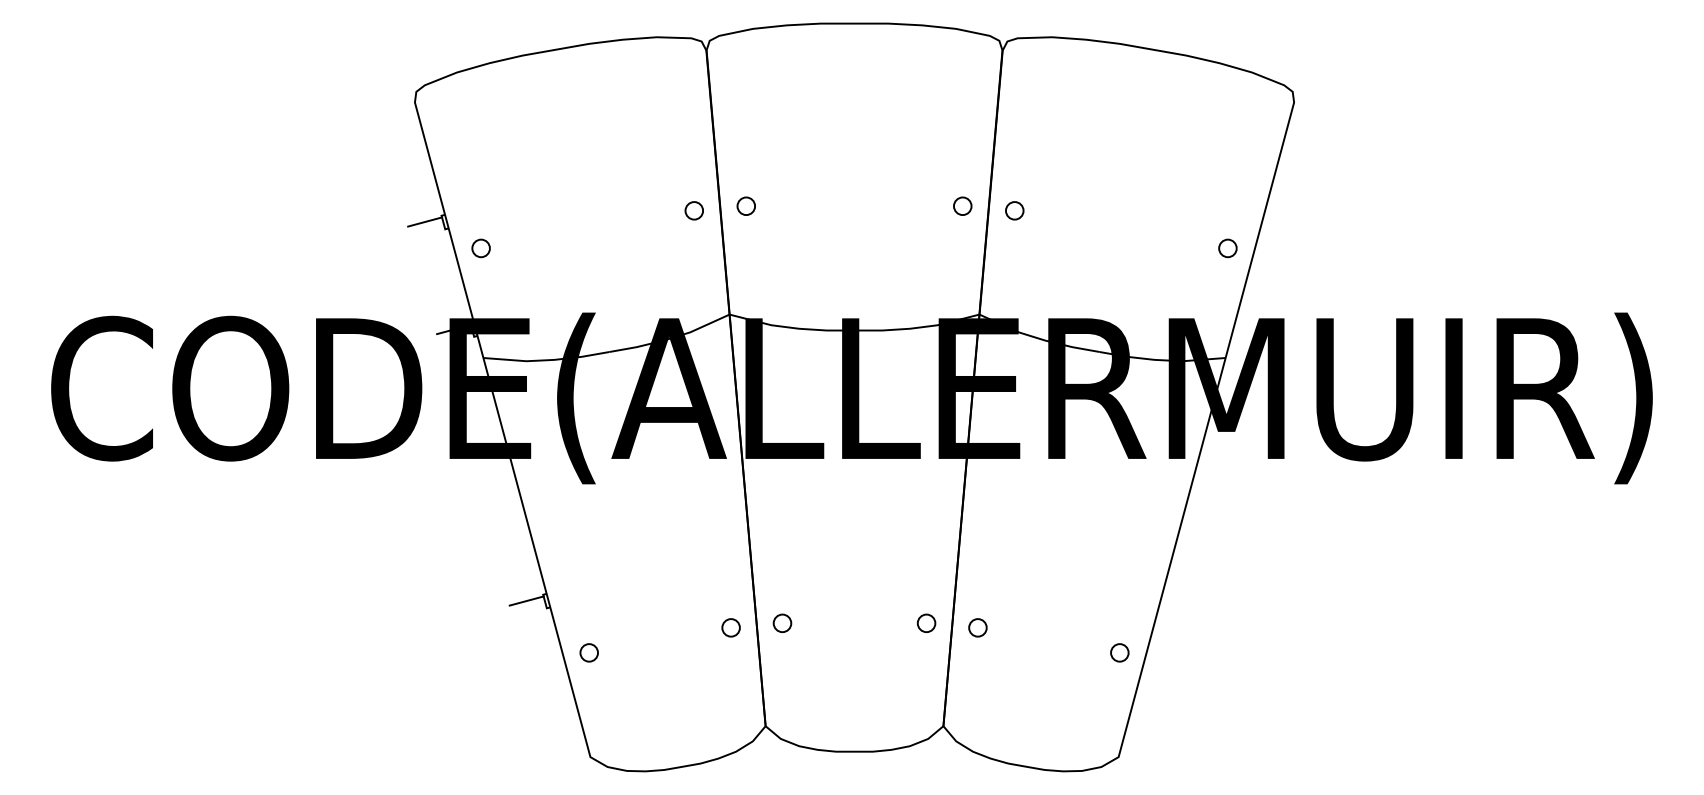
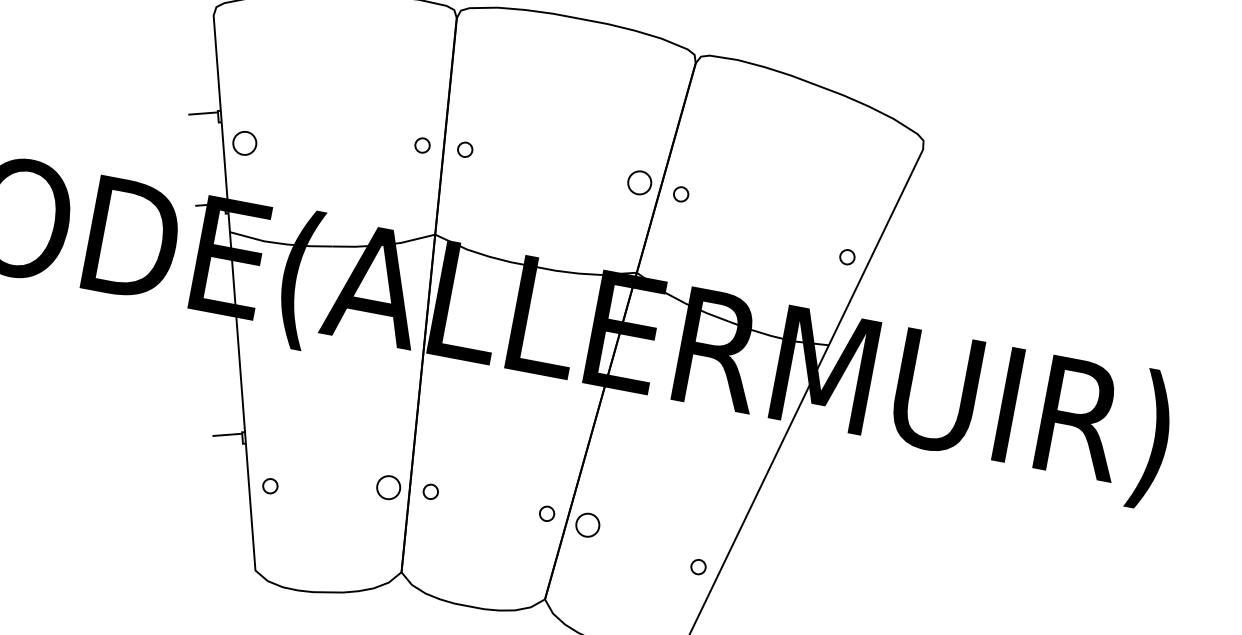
circle: (962, 205) -> (639, 182), size x1.6
circle: (480, 248) -> (244, 143), size x1.6
circle: (730, 627) -> (388, 487), size x1.6
circle: (977, 627) -> (587, 524), size x1.6

